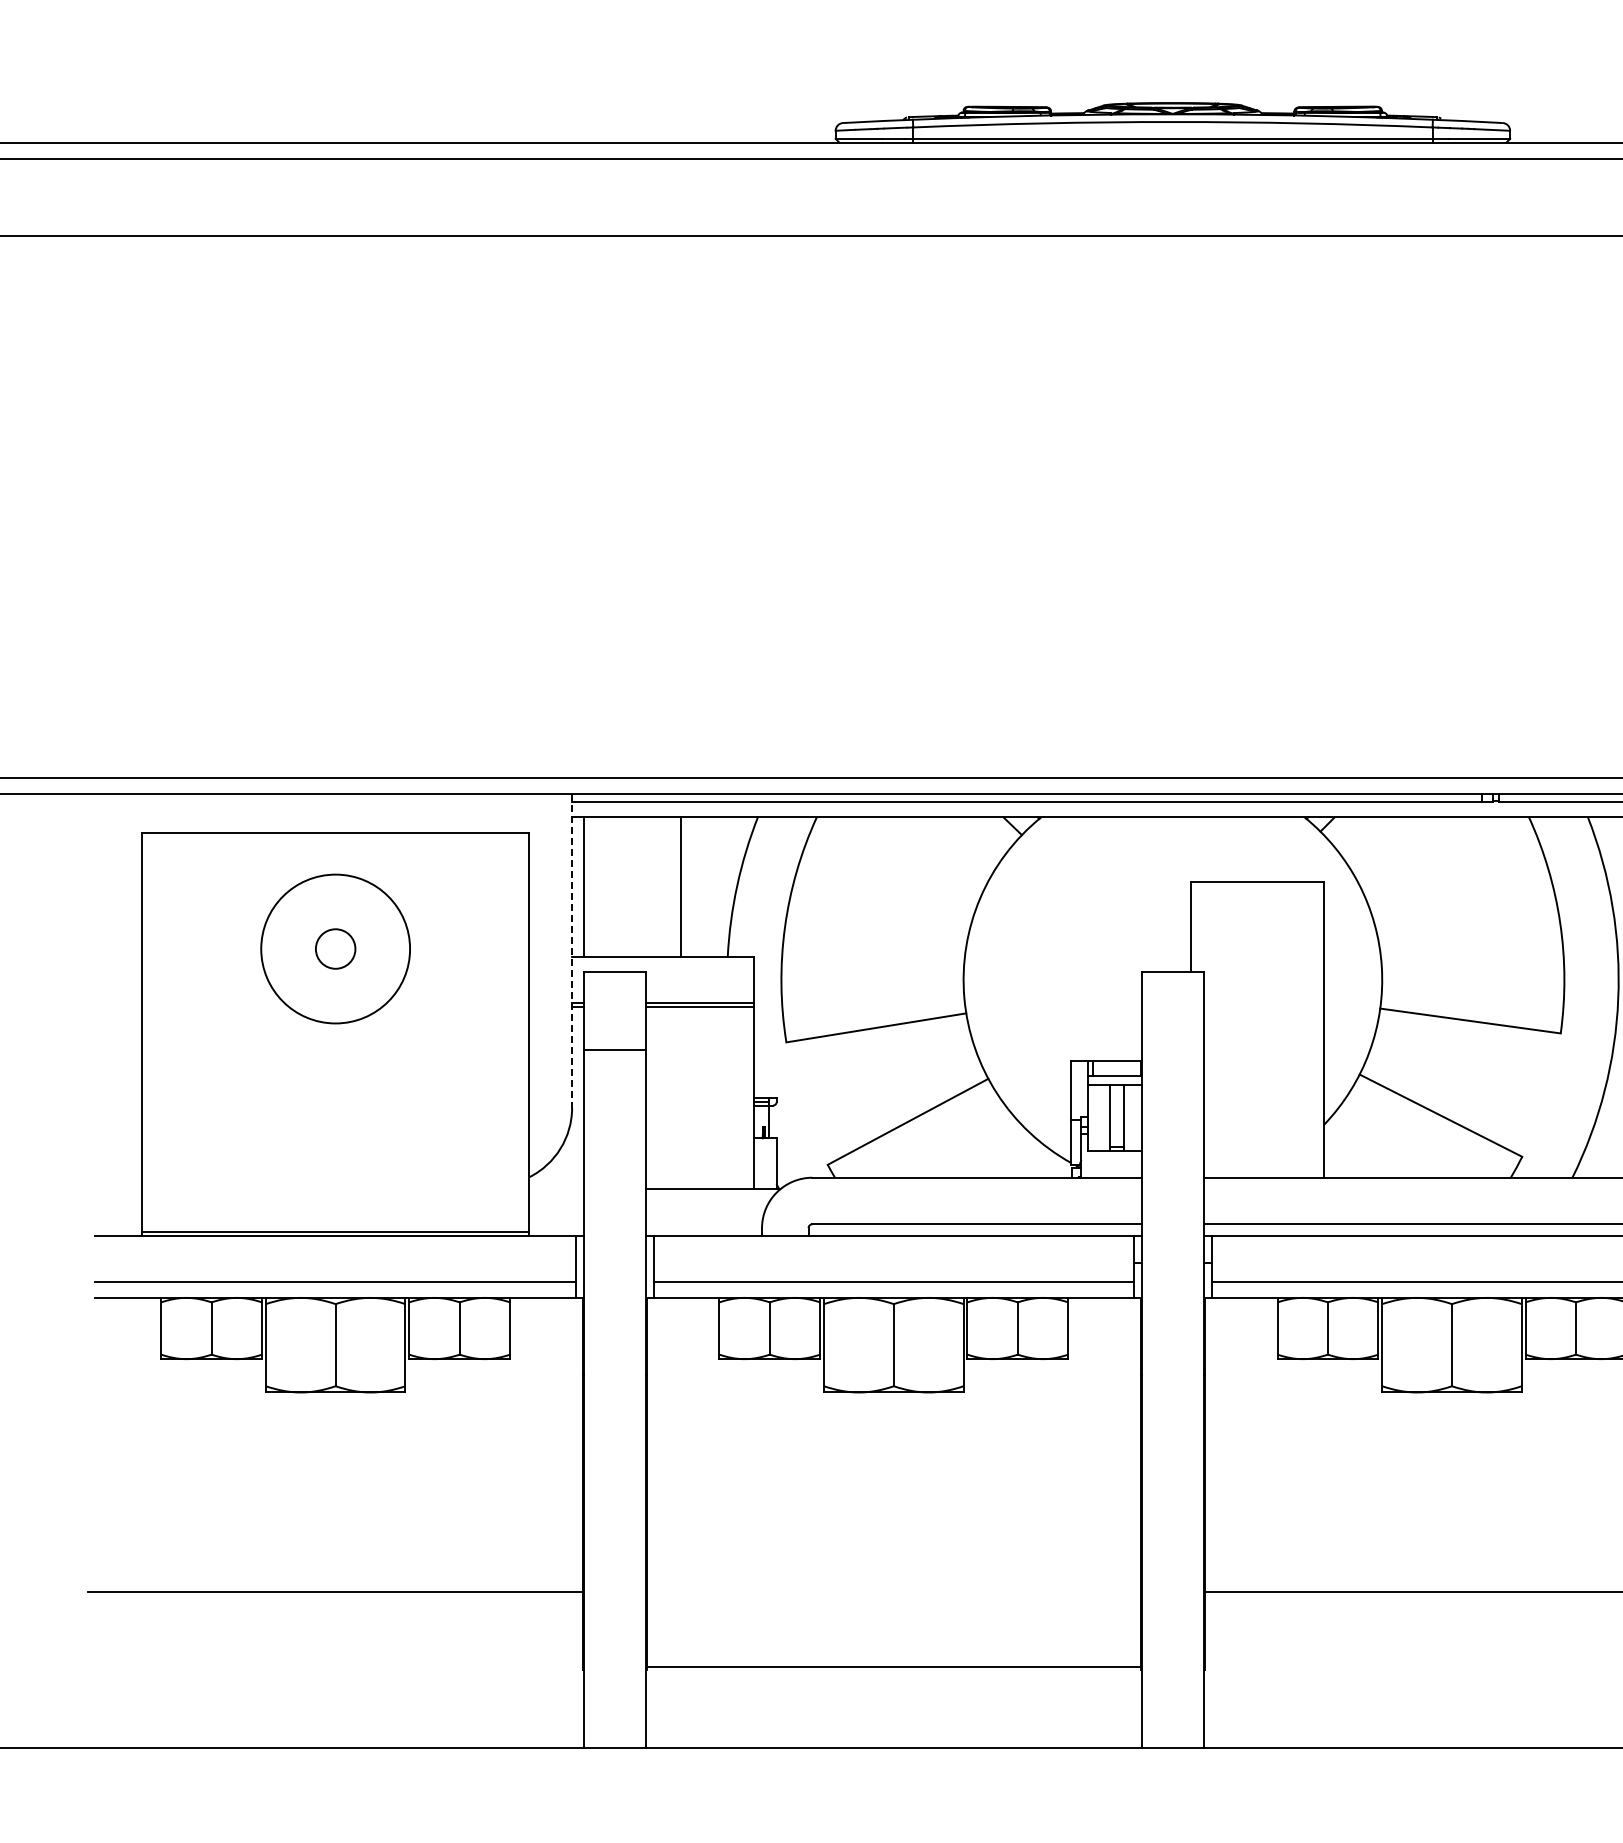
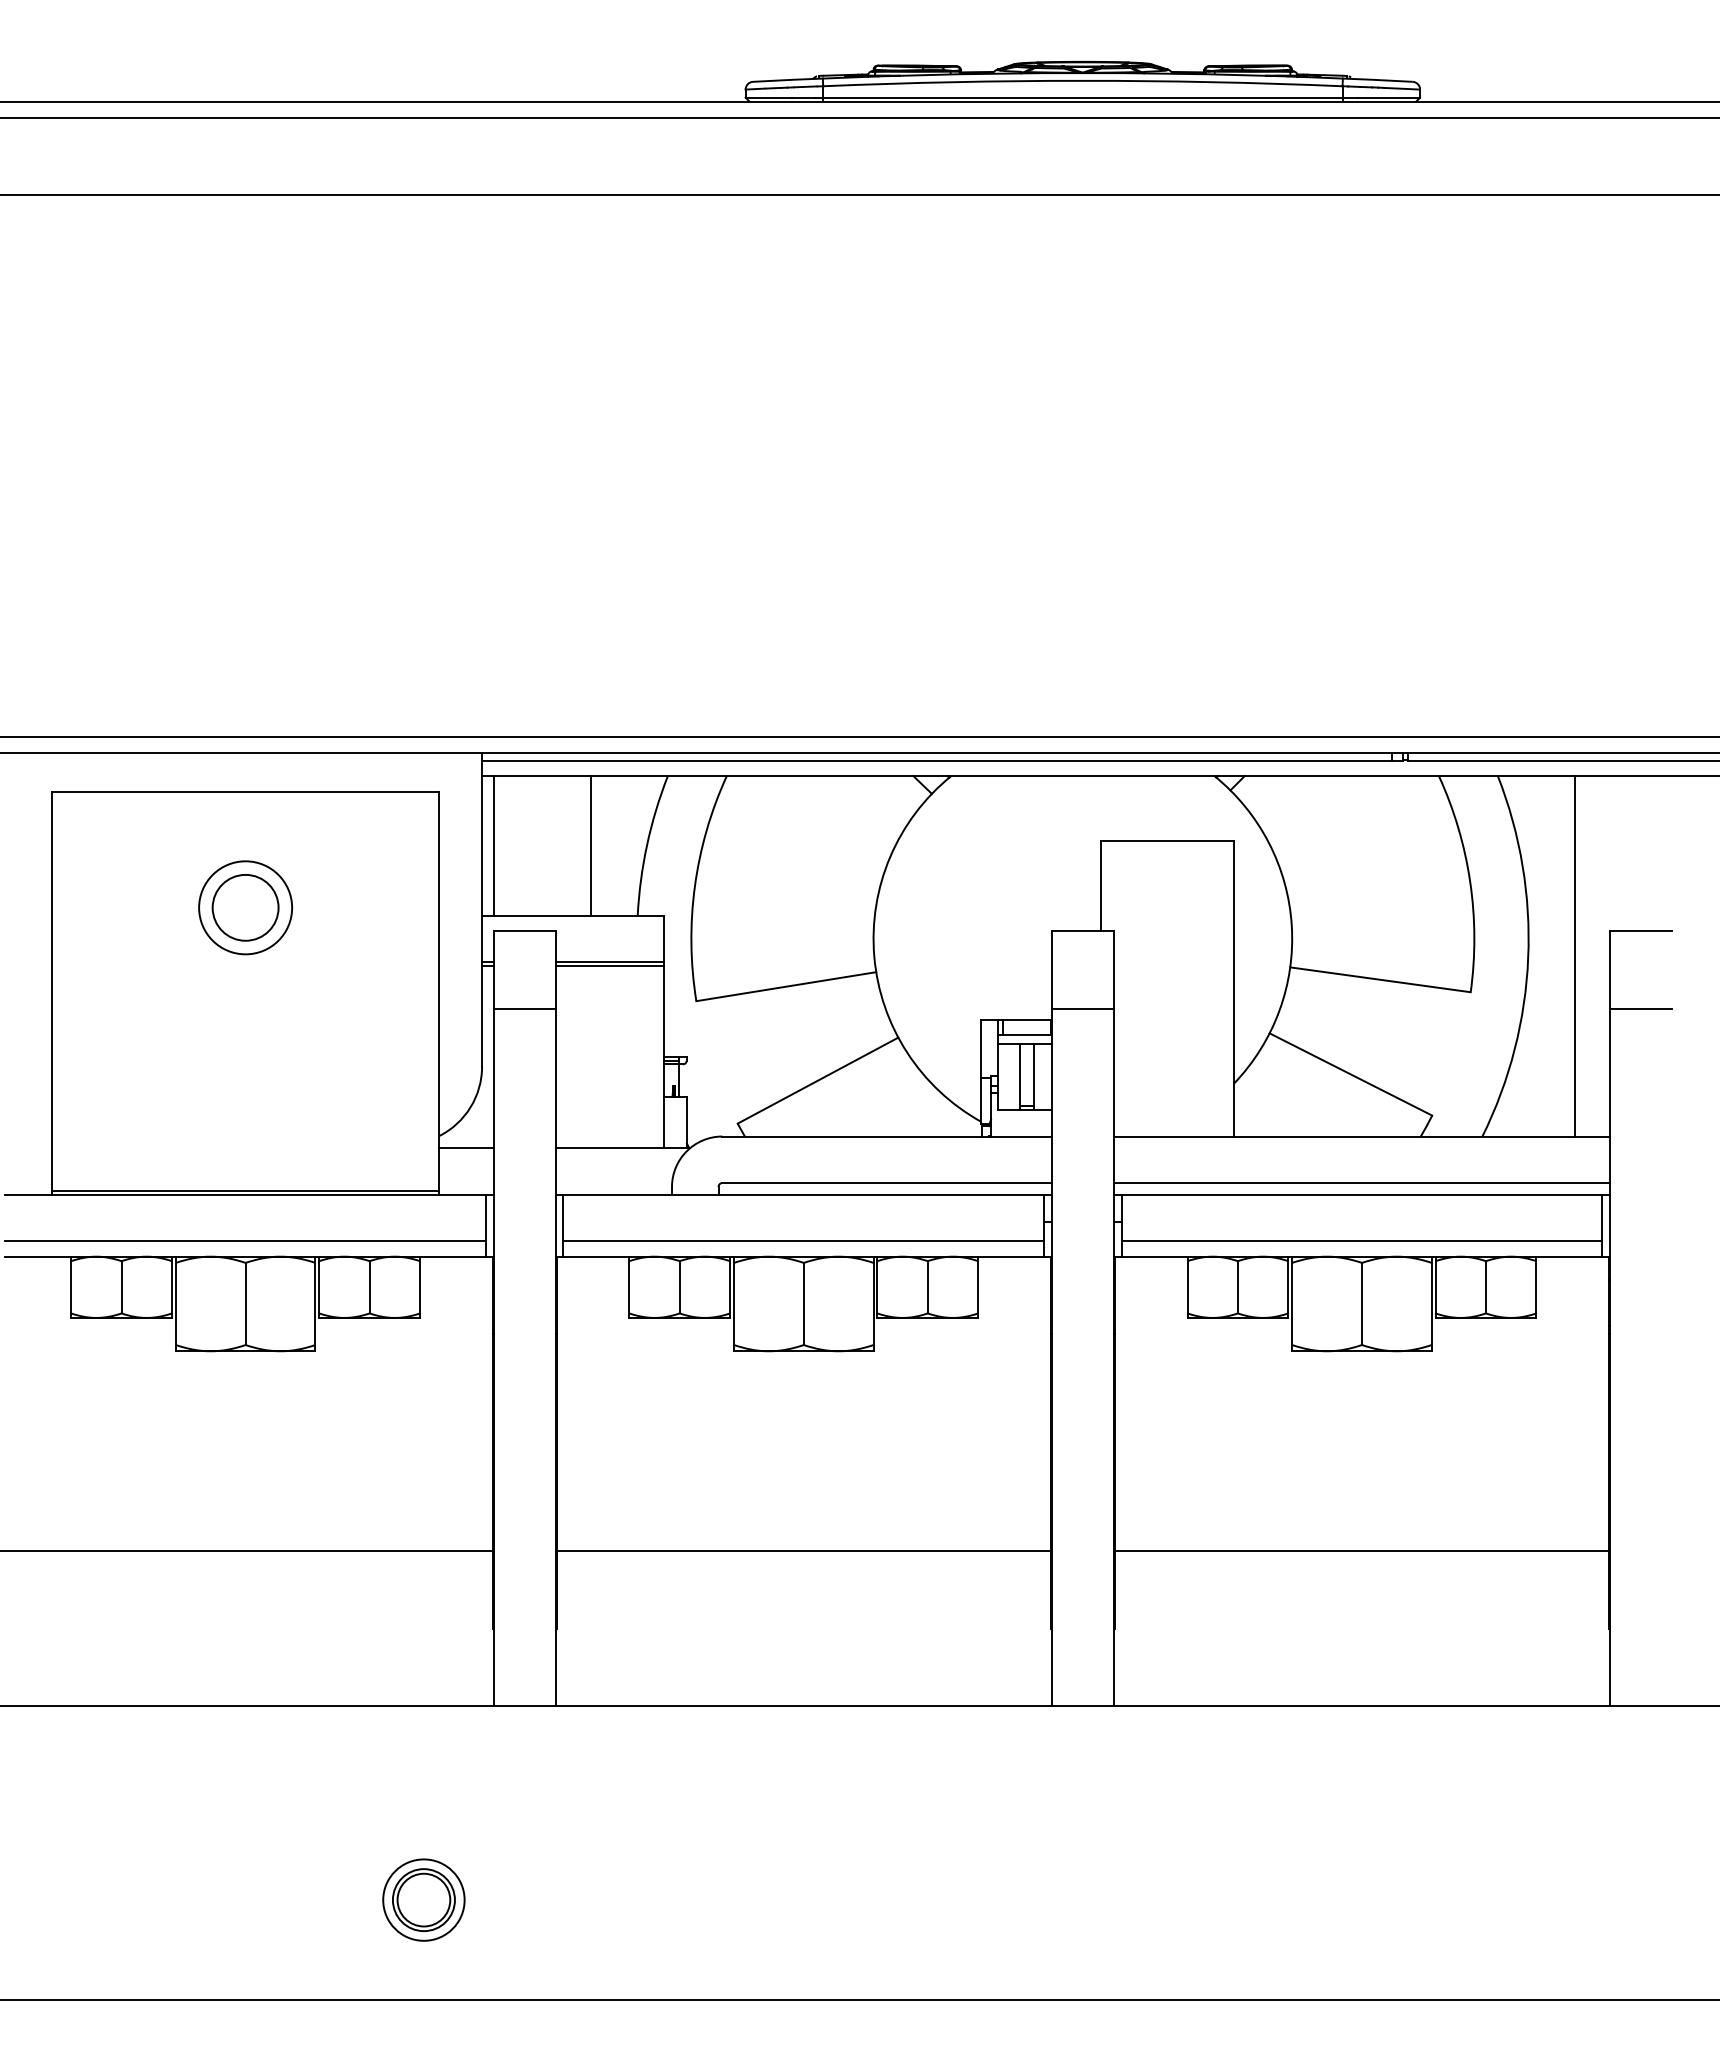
circle: (335, 948) -> (245, 907), size x0.62
circle: (335, 948) -> (245, 907), size x1.67
line: (572, 950) -> (482, 909), dashed -> solid
line: (1172, 1049) -> (1082, 1008), added
line: (556, 1189) -> (466, 1148), added
line: (893, 1667) -> (803, 1551), moved

